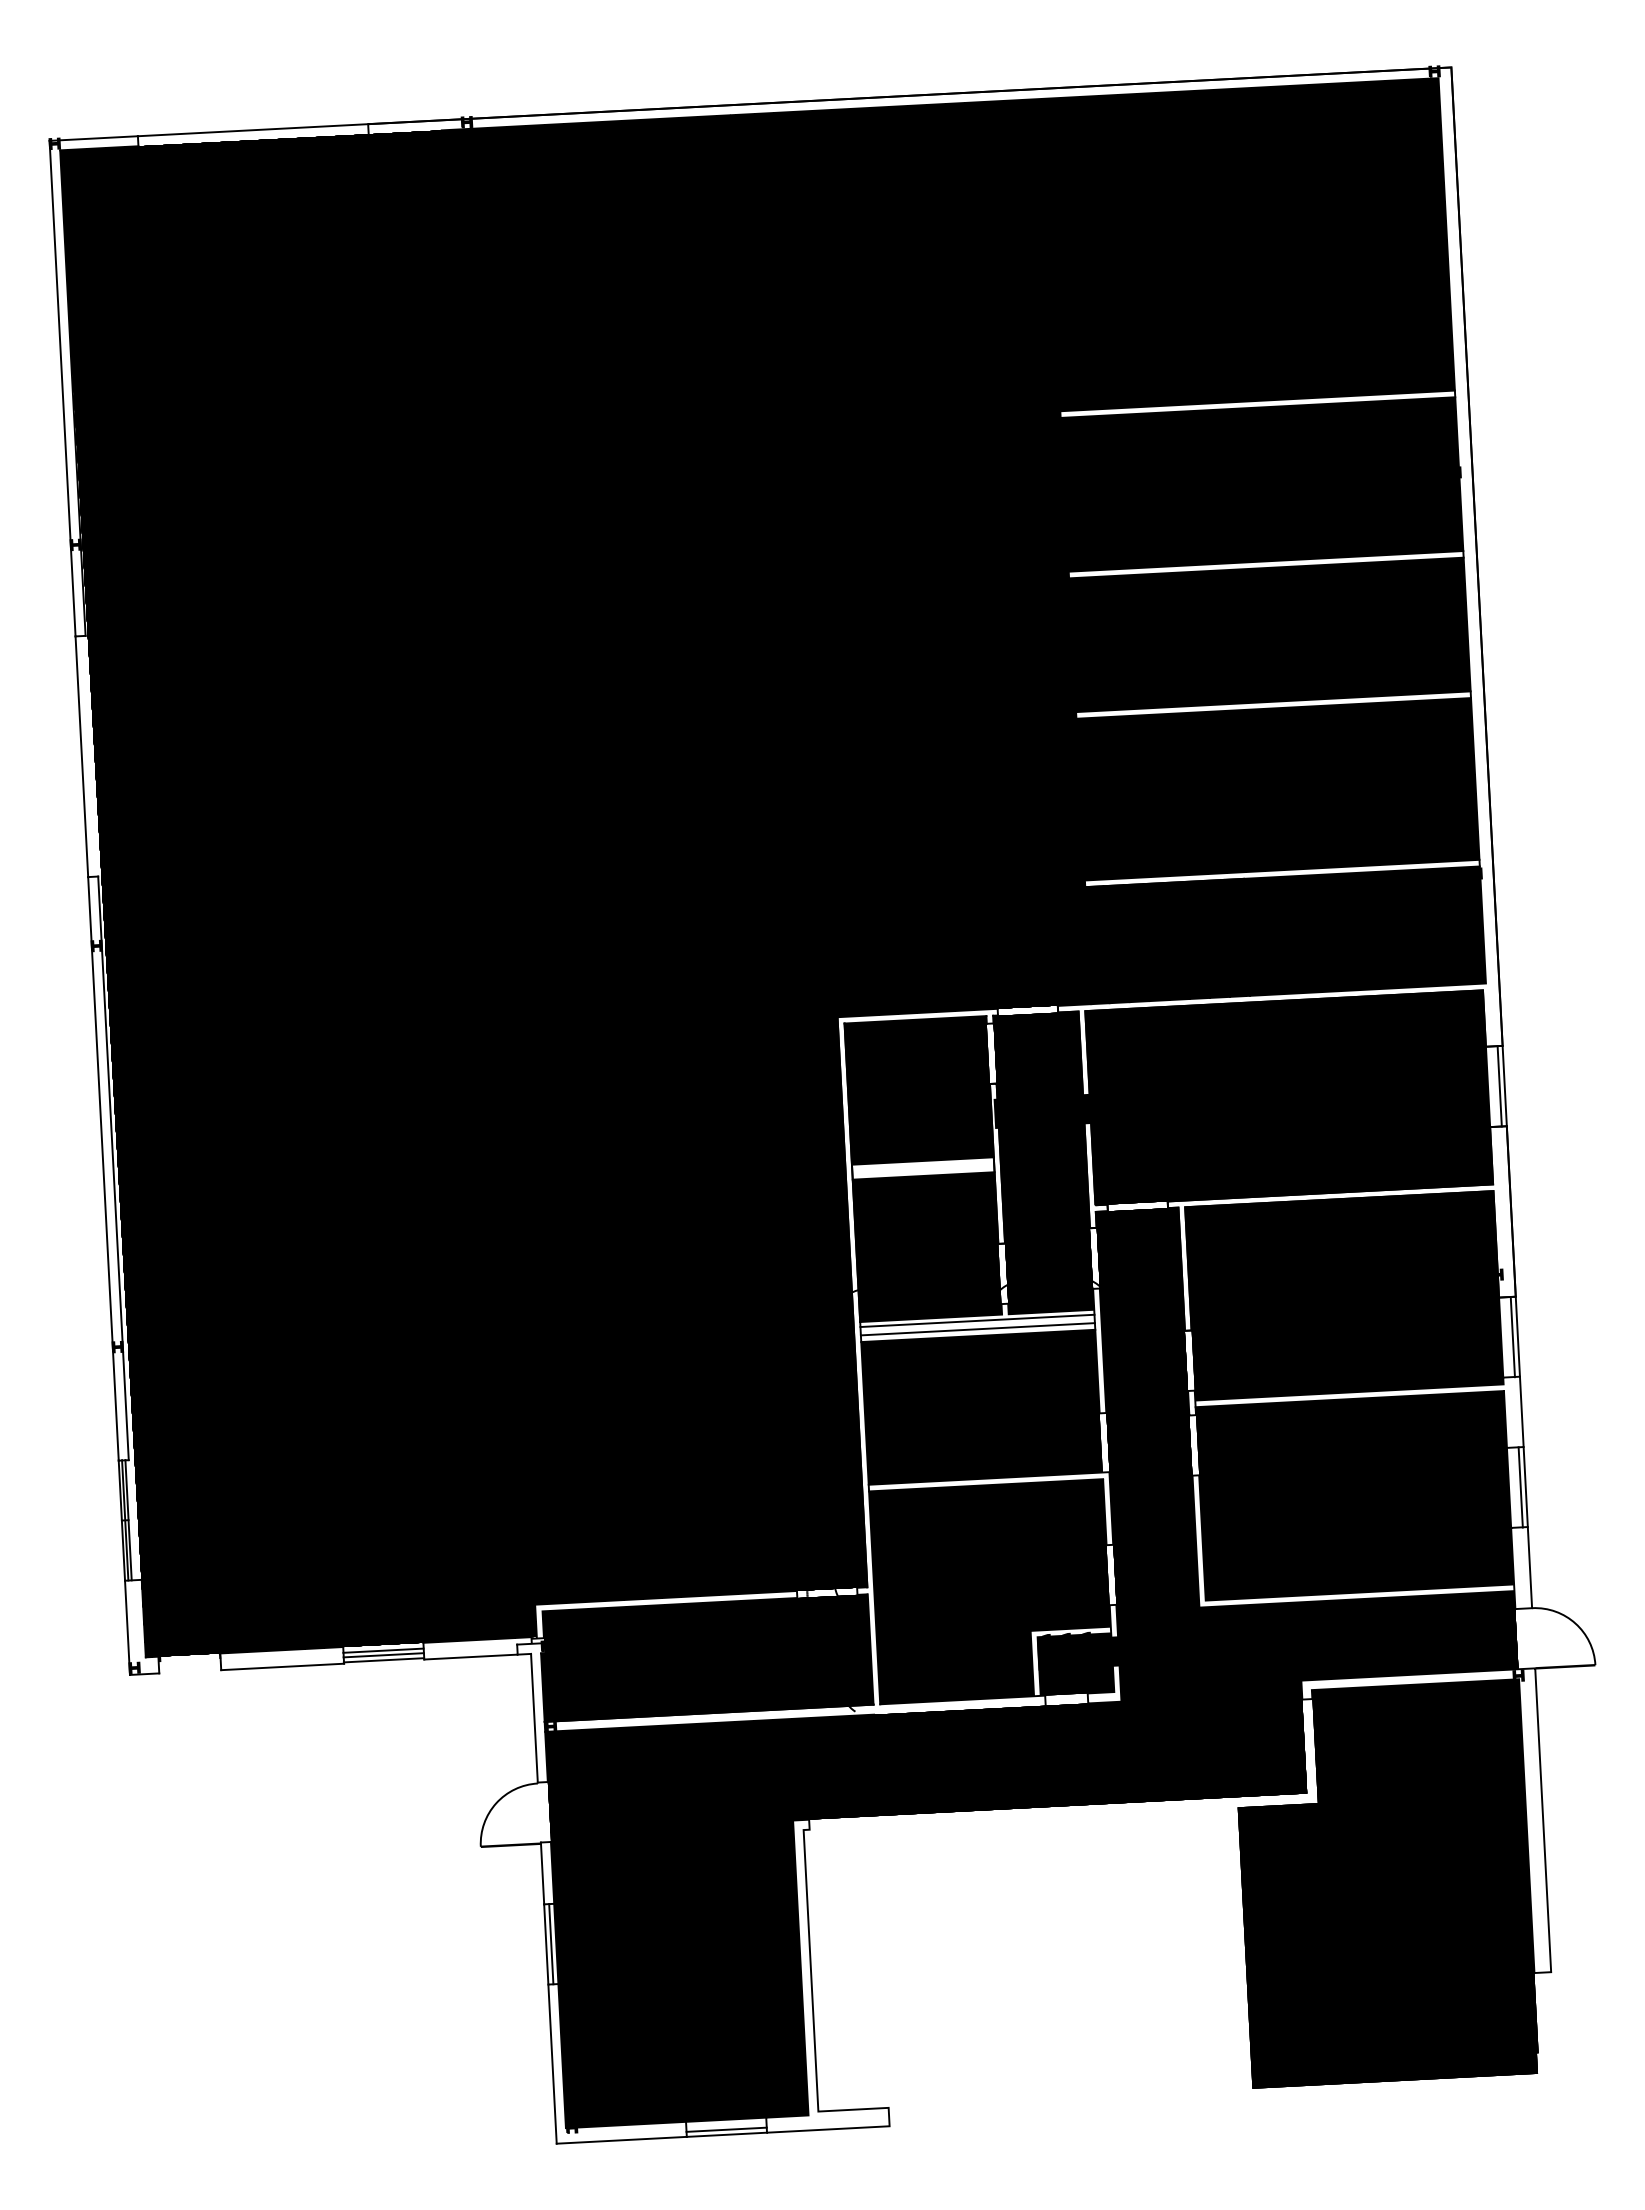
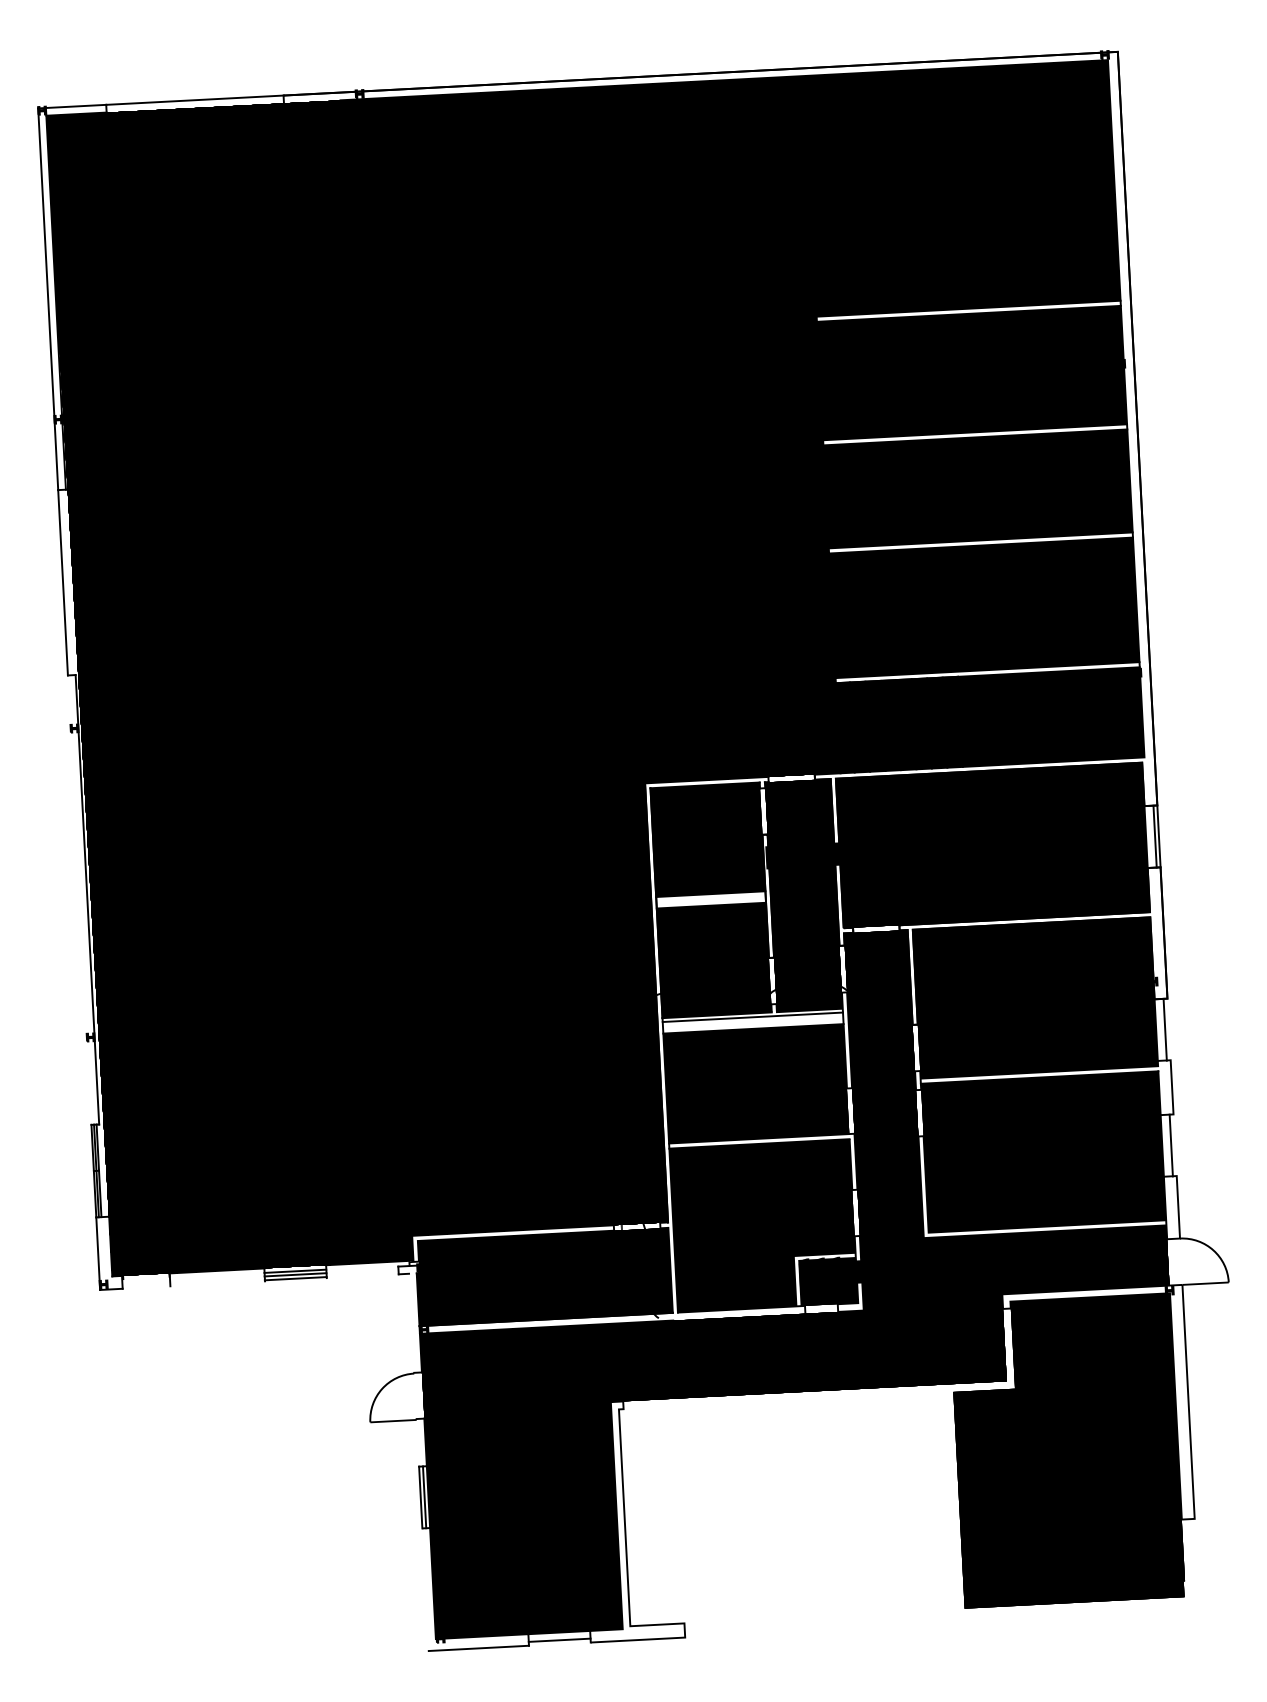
line: (103, 1168) -> (79, 899), removed
line: (977, 1329) -> (752, 1023), removed
line: (1517, 1336) -> (1168, 1029), removed
line: (1525, 1487) -> (1174, 1145), removed
line: (470, 1656) -> (362, 1275), removed
line: (282, 1666) -> (217, 1283), removed
line: (534, 1717) -> (411, 1322), removed
line: (542, 1873) -> (417, 1442), removed
line: (552, 2063) -> (425, 1589), removed
line: (726, 2134) -> (559, 1643), removed

